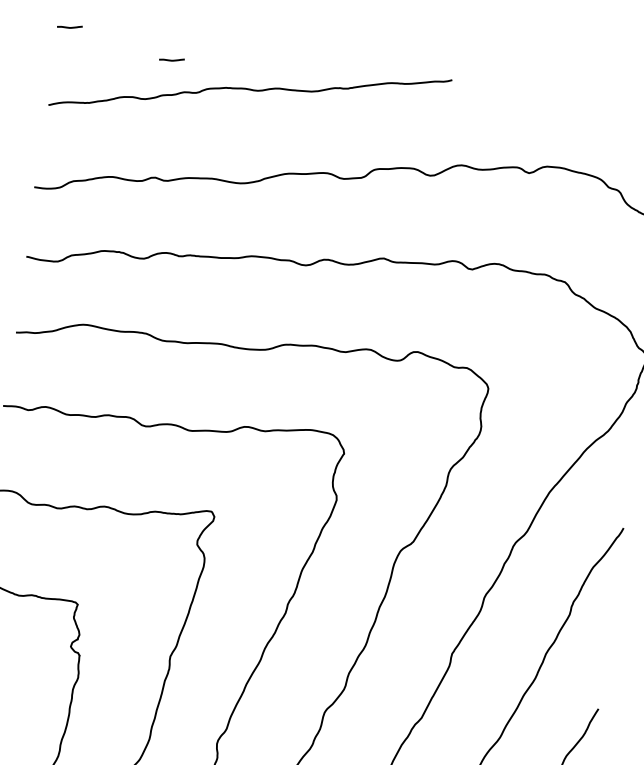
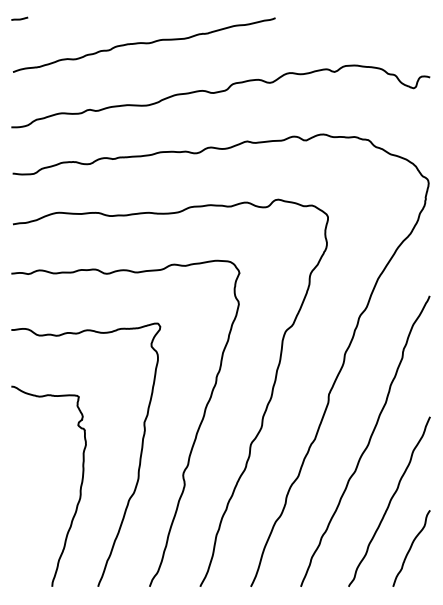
line: (171, 59) -> (89, 30), removed

